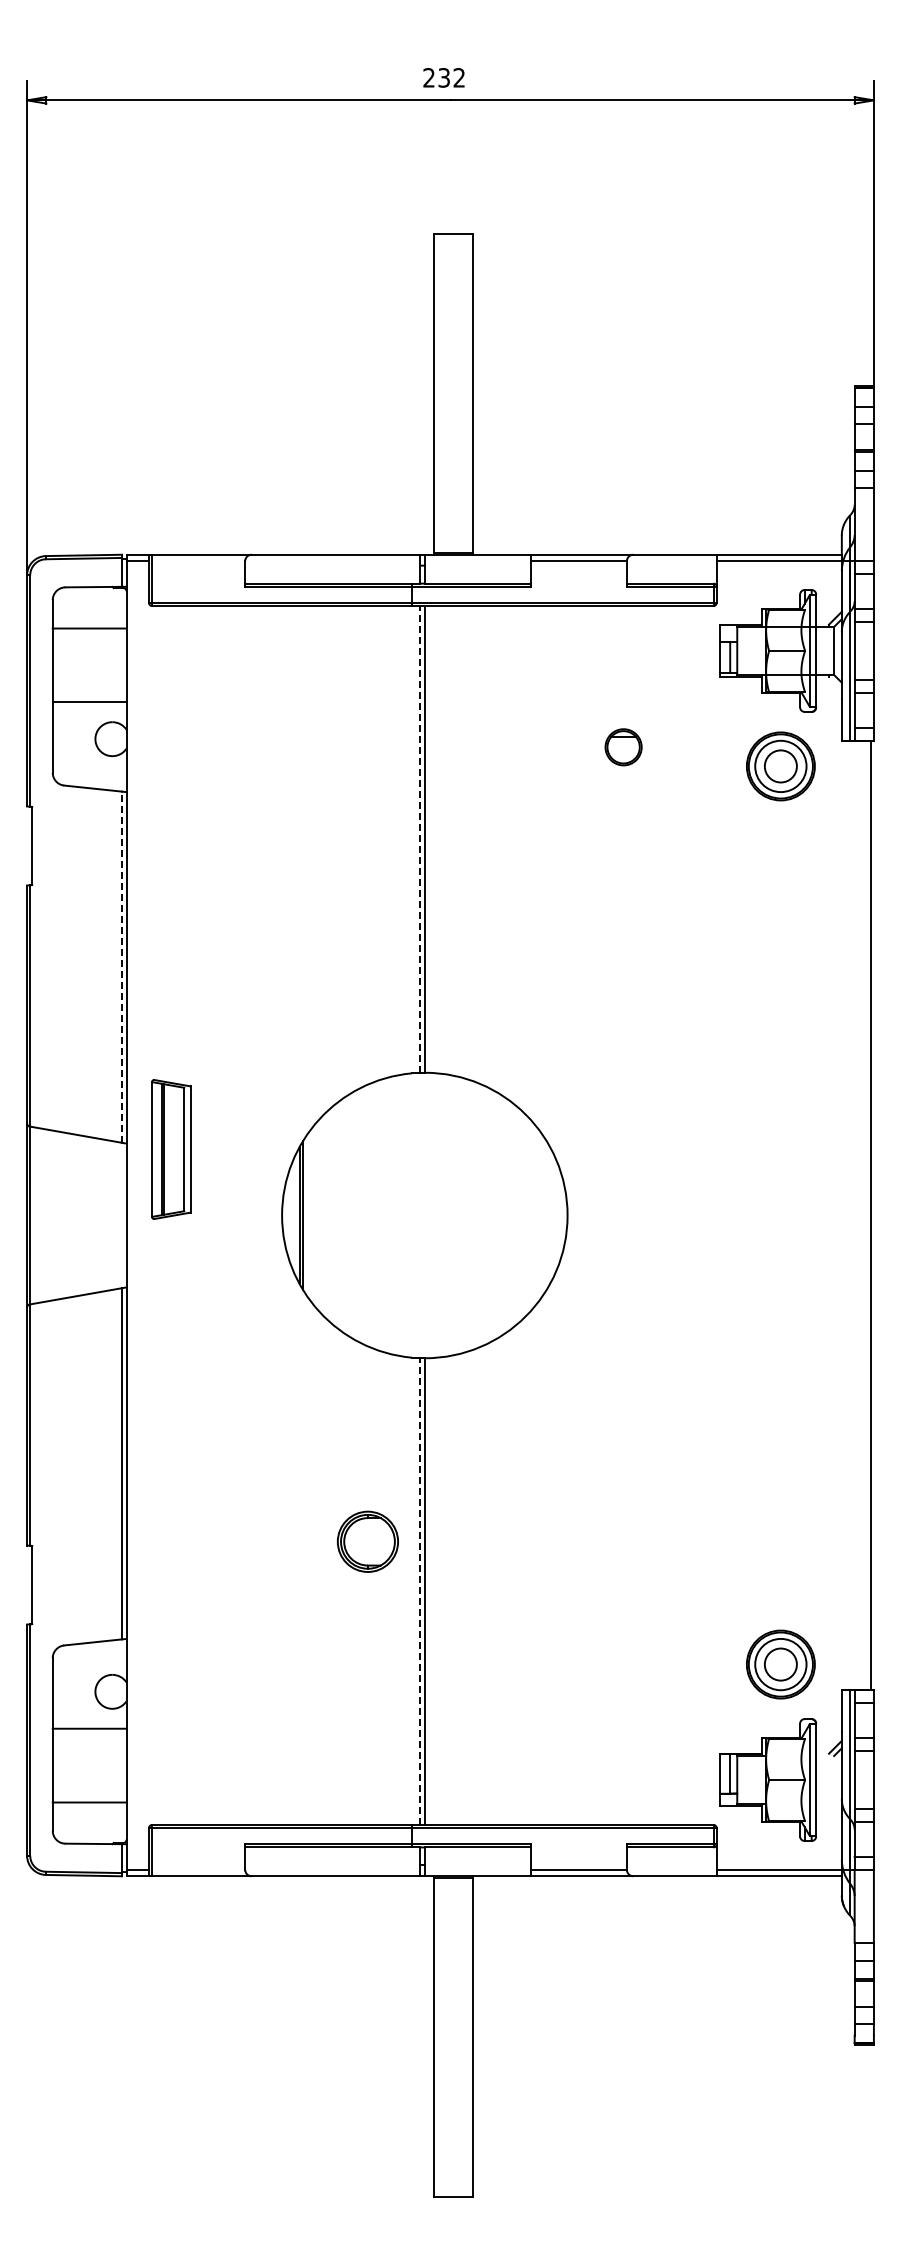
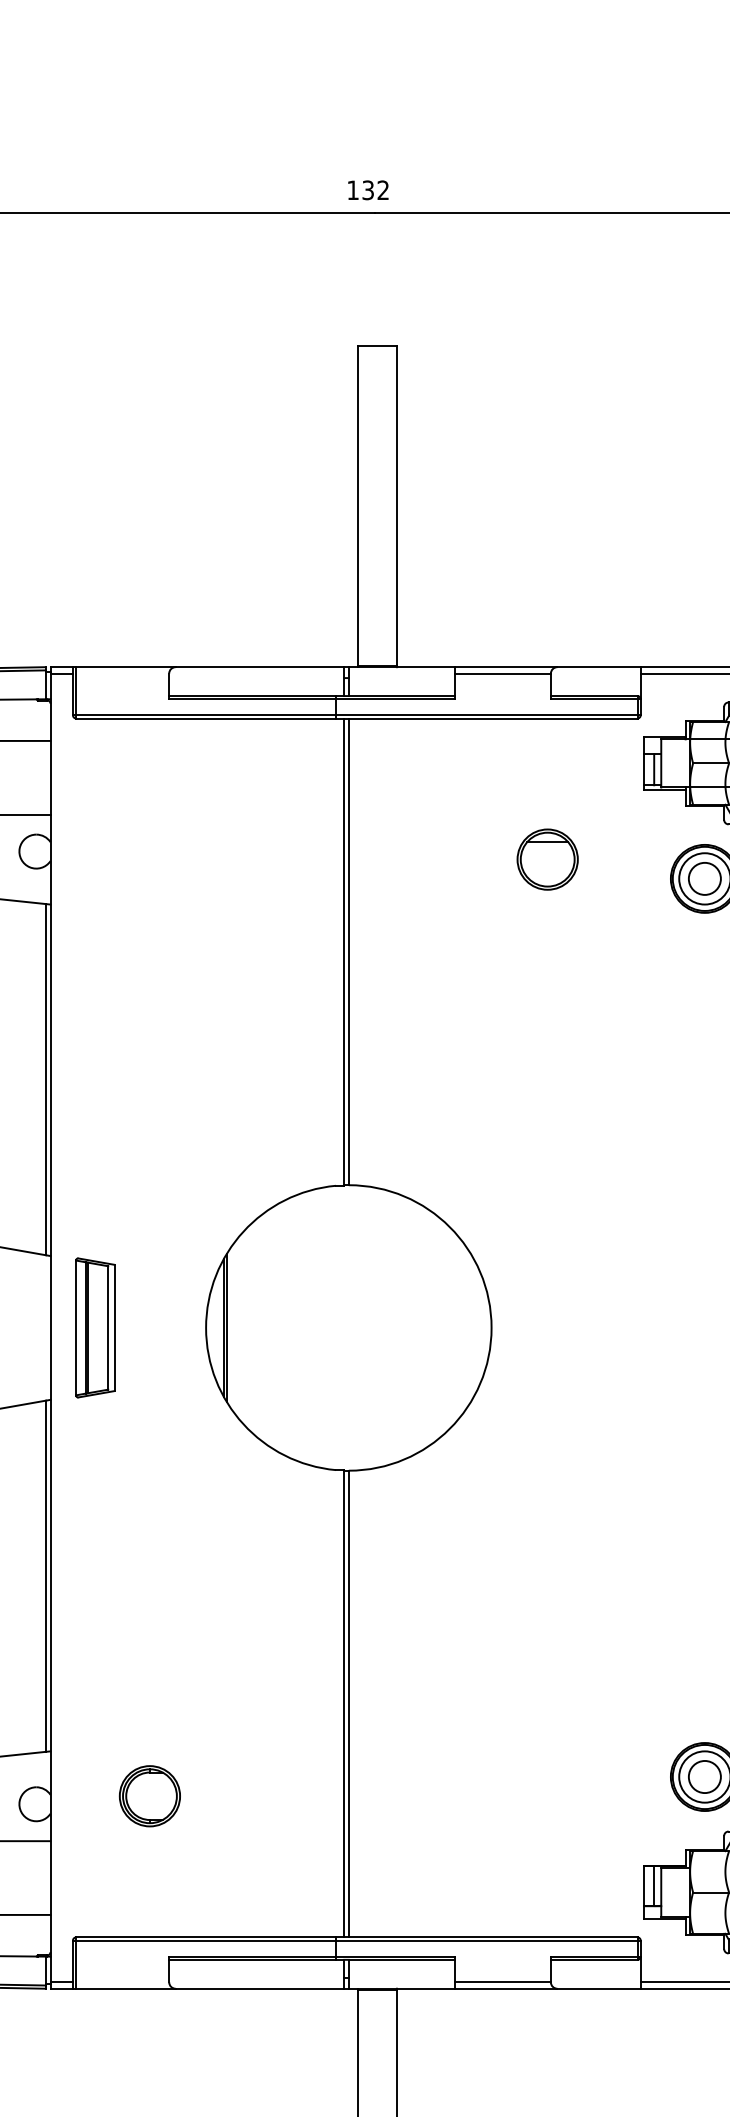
text: (428, 77) -> (352, 189), 232 -> 132
part: (623, 747) -> (547, 859), size x1.67
line: (420, 839) -> (344, 951), dashed -> solid
line: (122, 967) -> (46, 1079), dashed -> solid
part: (171, 1149) -> (95, 1327), moved
part: (367, 1541) -> (149, 1795), moved
line: (420, 1591) -> (344, 1703), dashed -> solid

